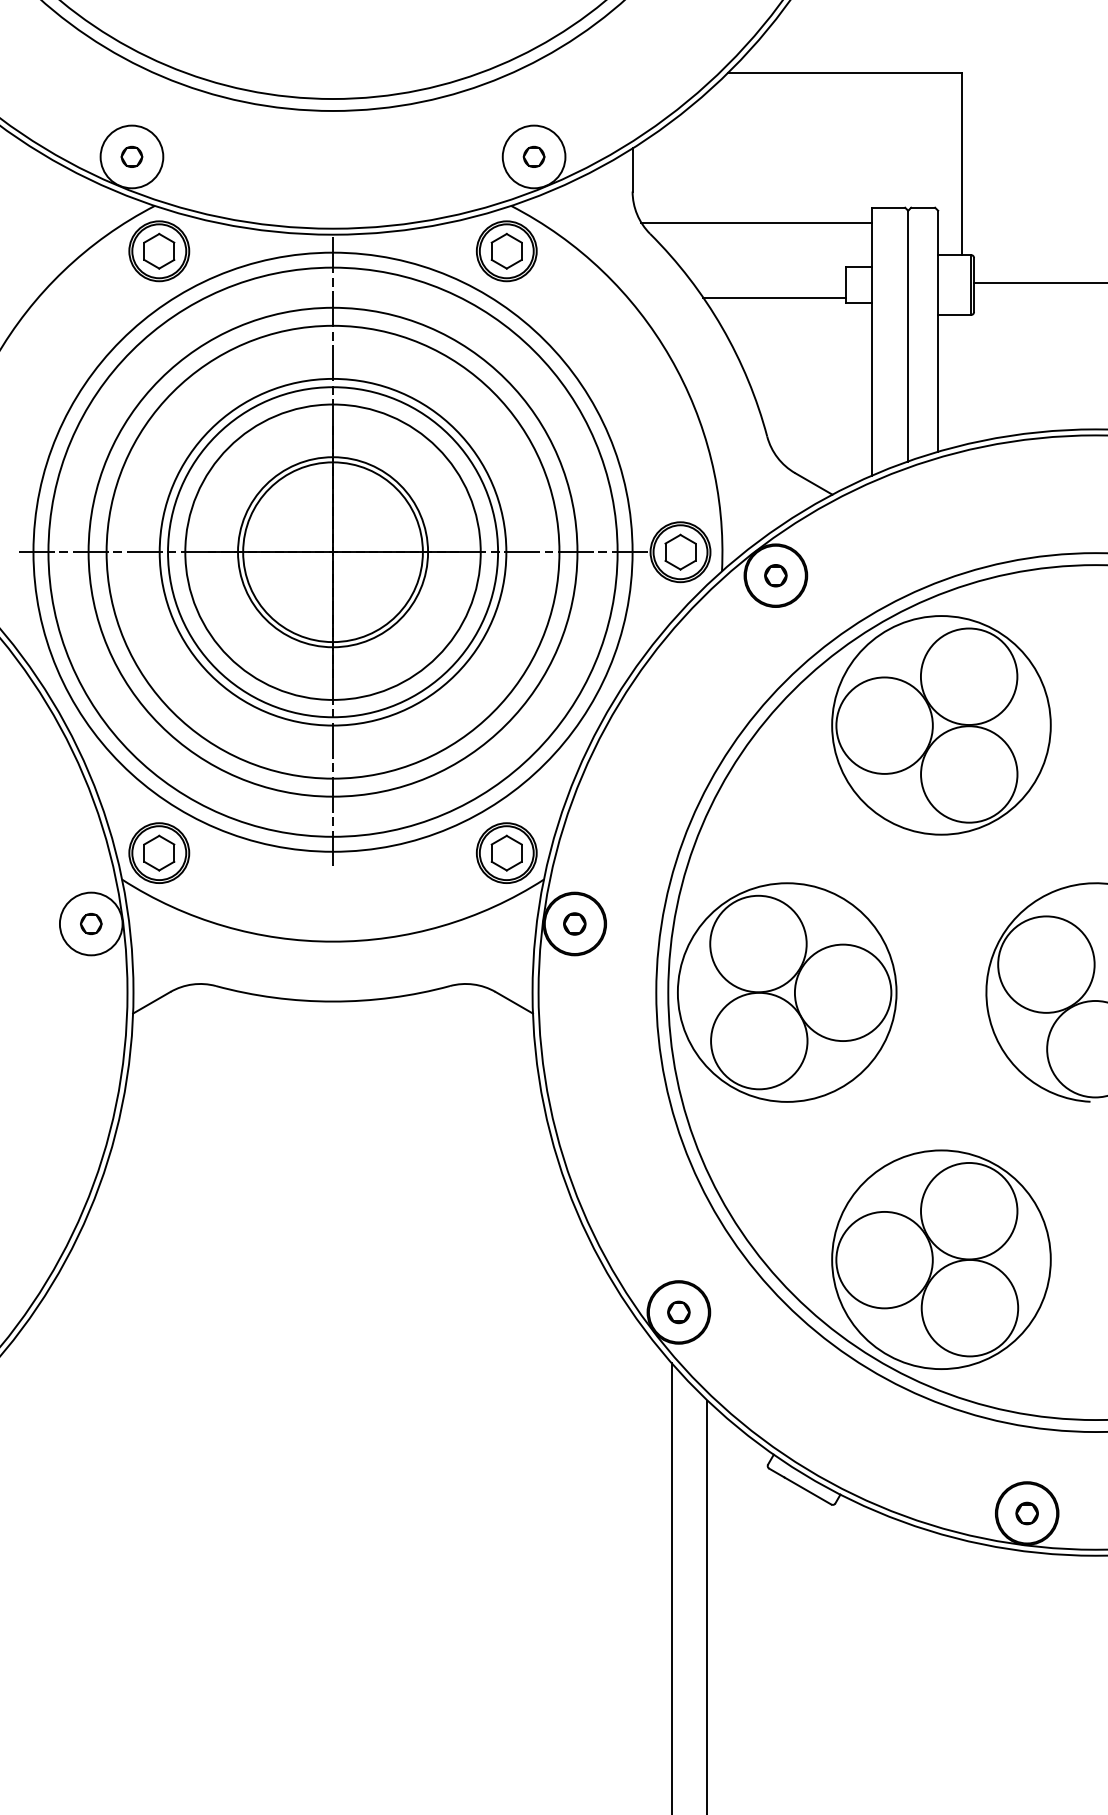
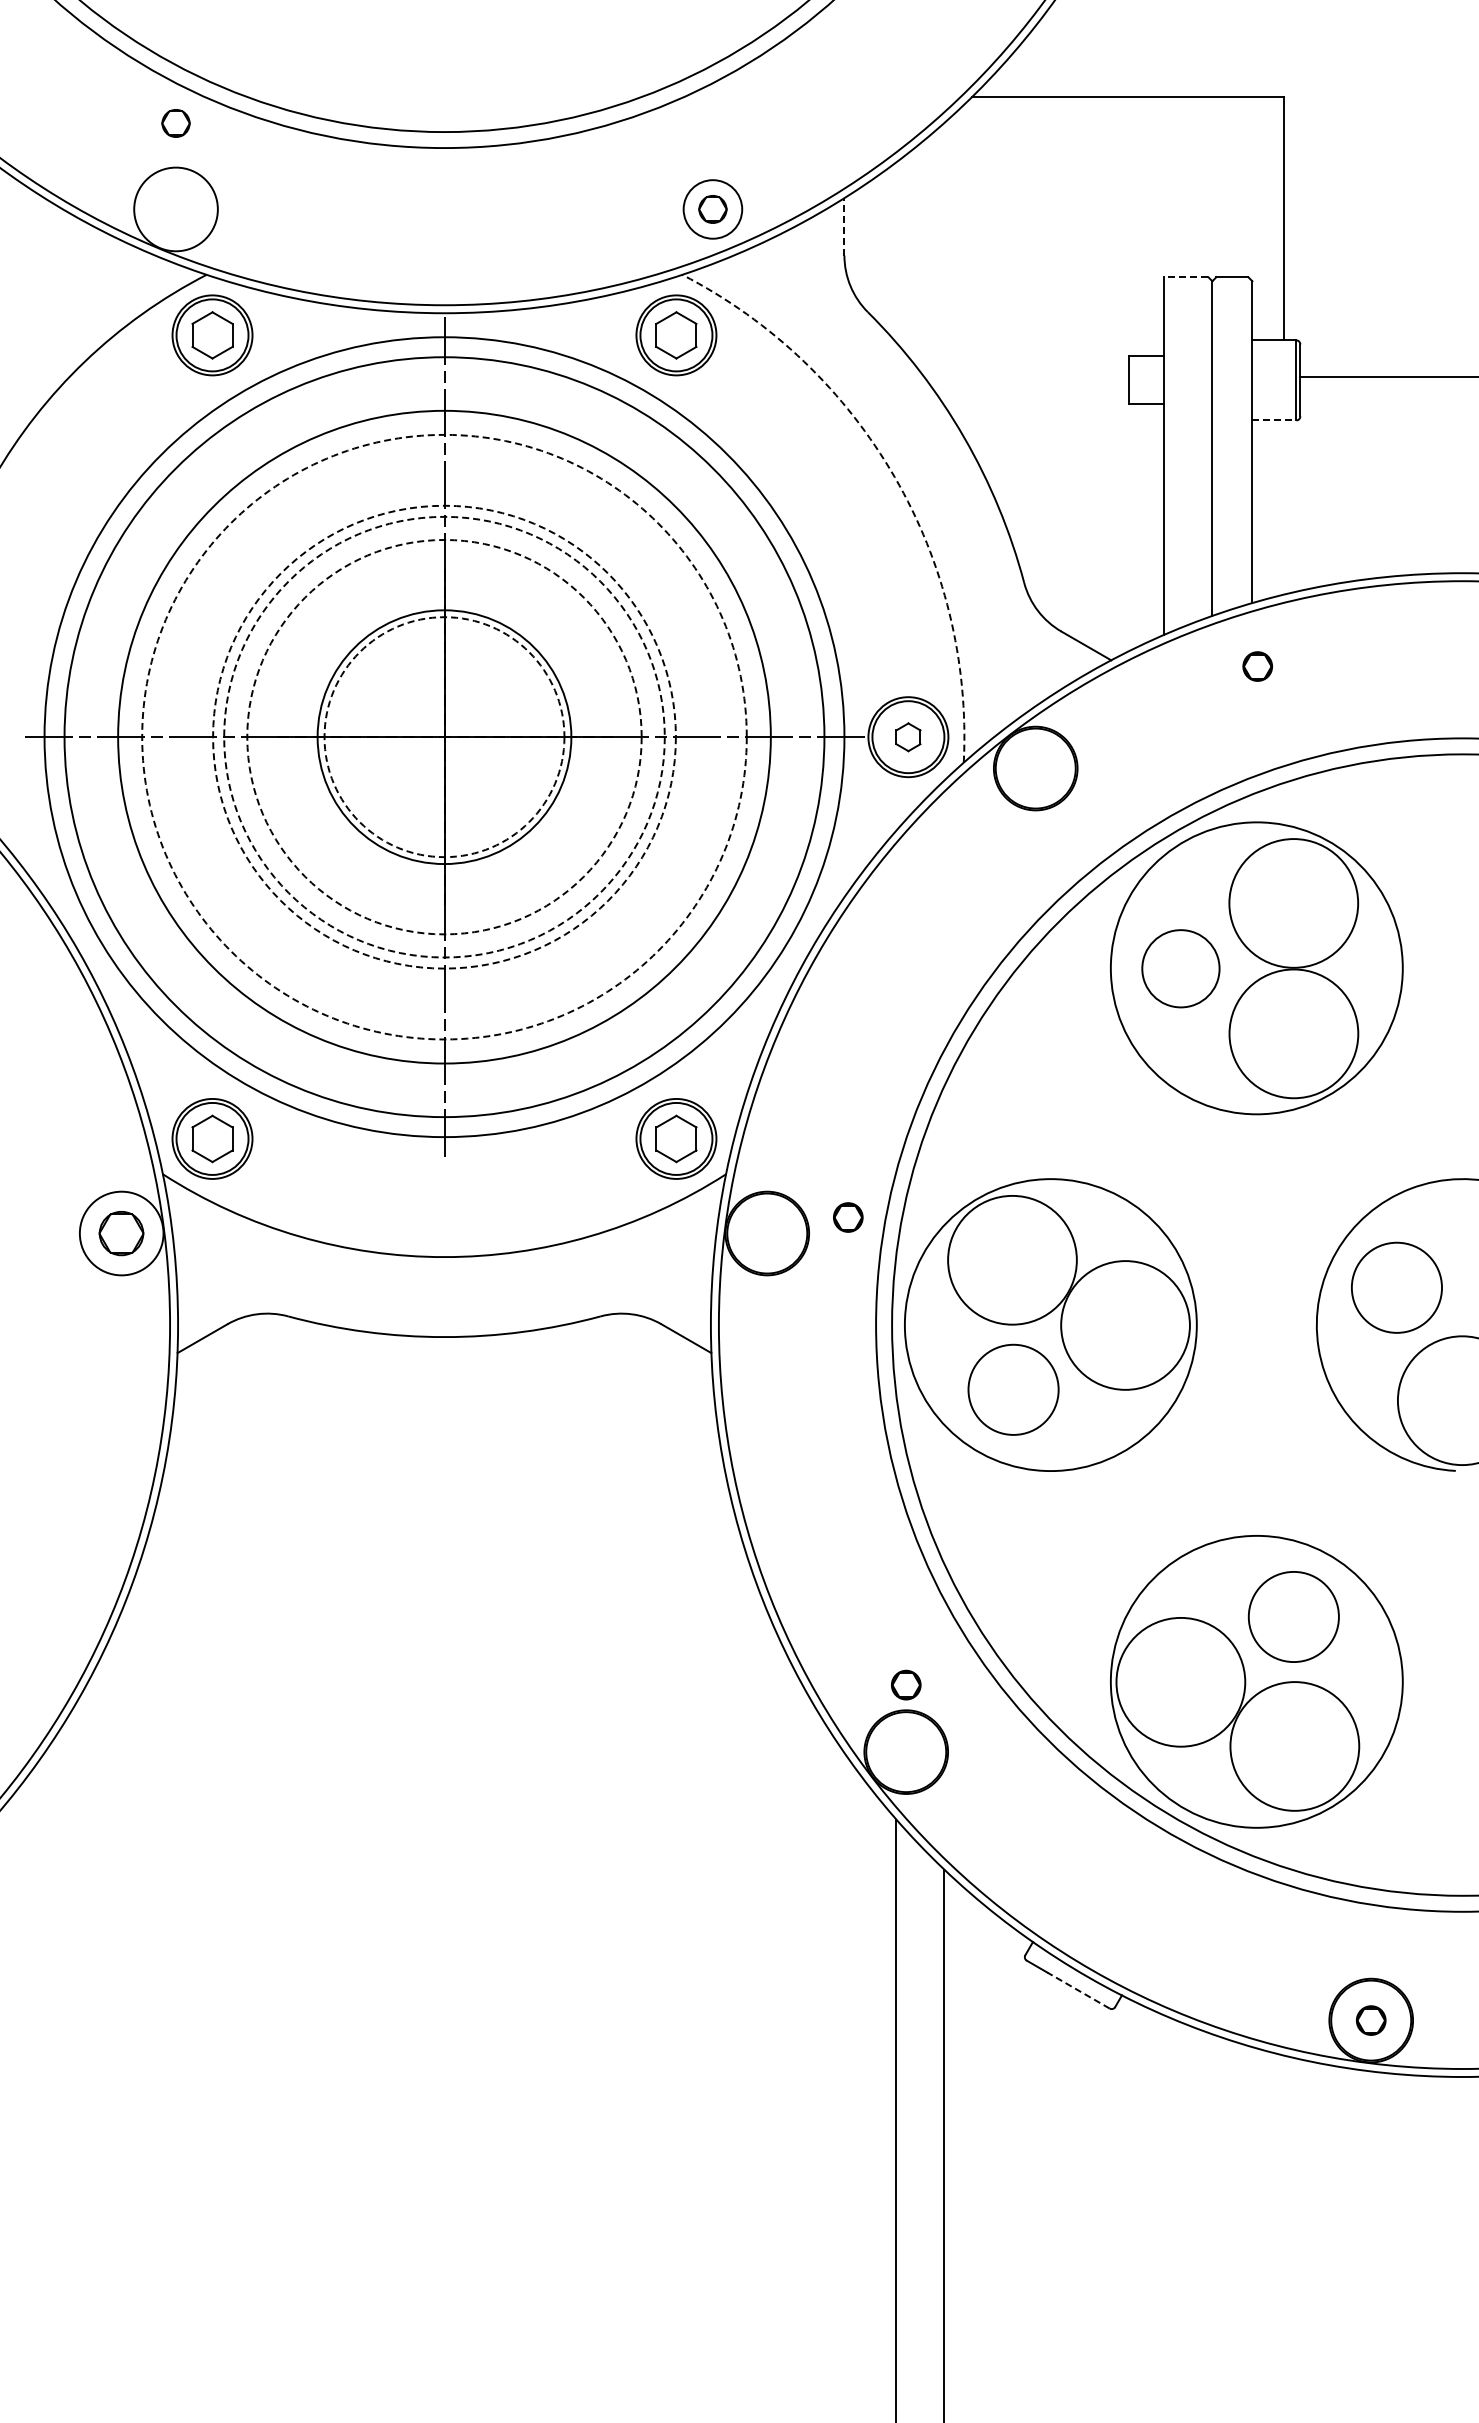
part: (131, 157) -> (175, 123), moved
circle: (533, 157) -> (712, 209), size x0.7
line: (632, 169) -> (844, 226), solid -> dashed
line: (888, 207) -> (1186, 277), solid -> dashed
line: (756, 222) -> (1010, 297), removed
line: (774, 297) -> (1033, 397), removed
line: (954, 315) -> (1274, 420), solid -> dashed
arc: (670, 357) -> (894, 477), solid -> dashed
circle: (333, 551) -> (444, 736), solid -> dashed
circle: (333, 551) -> (444, 736), solid -> dashed
circle: (333, 551) -> (444, 736), solid -> dashed
circle: (333, 551) -> (444, 736), solid -> dashed
circle: (333, 552) -> (444, 737), solid -> dashed
part: (680, 552) -> (908, 737), size x0.6
part: (775, 575) -> (1257, 666), moved
circle: (884, 725) -> (1180, 968), size x0.6
part: (91, 923) -> (121, 1233), size x1.6
part: (574, 923) -> (848, 1217), moved
circle: (1046, 964) -> (1396, 1287), size x0.7
circle: (759, 1040) -> (1013, 1389), size x0.7
circle: (968, 1210) -> (1293, 1616), size x0.7
part: (679, 1311) -> (906, 1684), moved
line: (807, 1490) -> (1078, 1990), solid -> dashed

